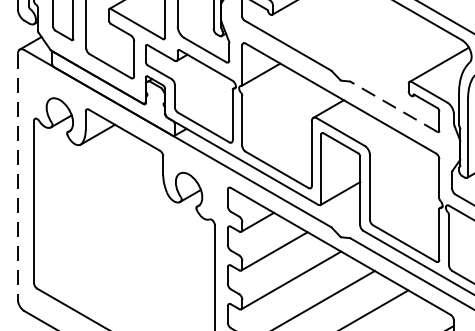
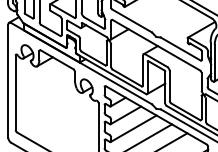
line: (393, 107) -> (180, 49), dashed -> solid
line: (18, 177) -> (8, 81), dashed -> solid

